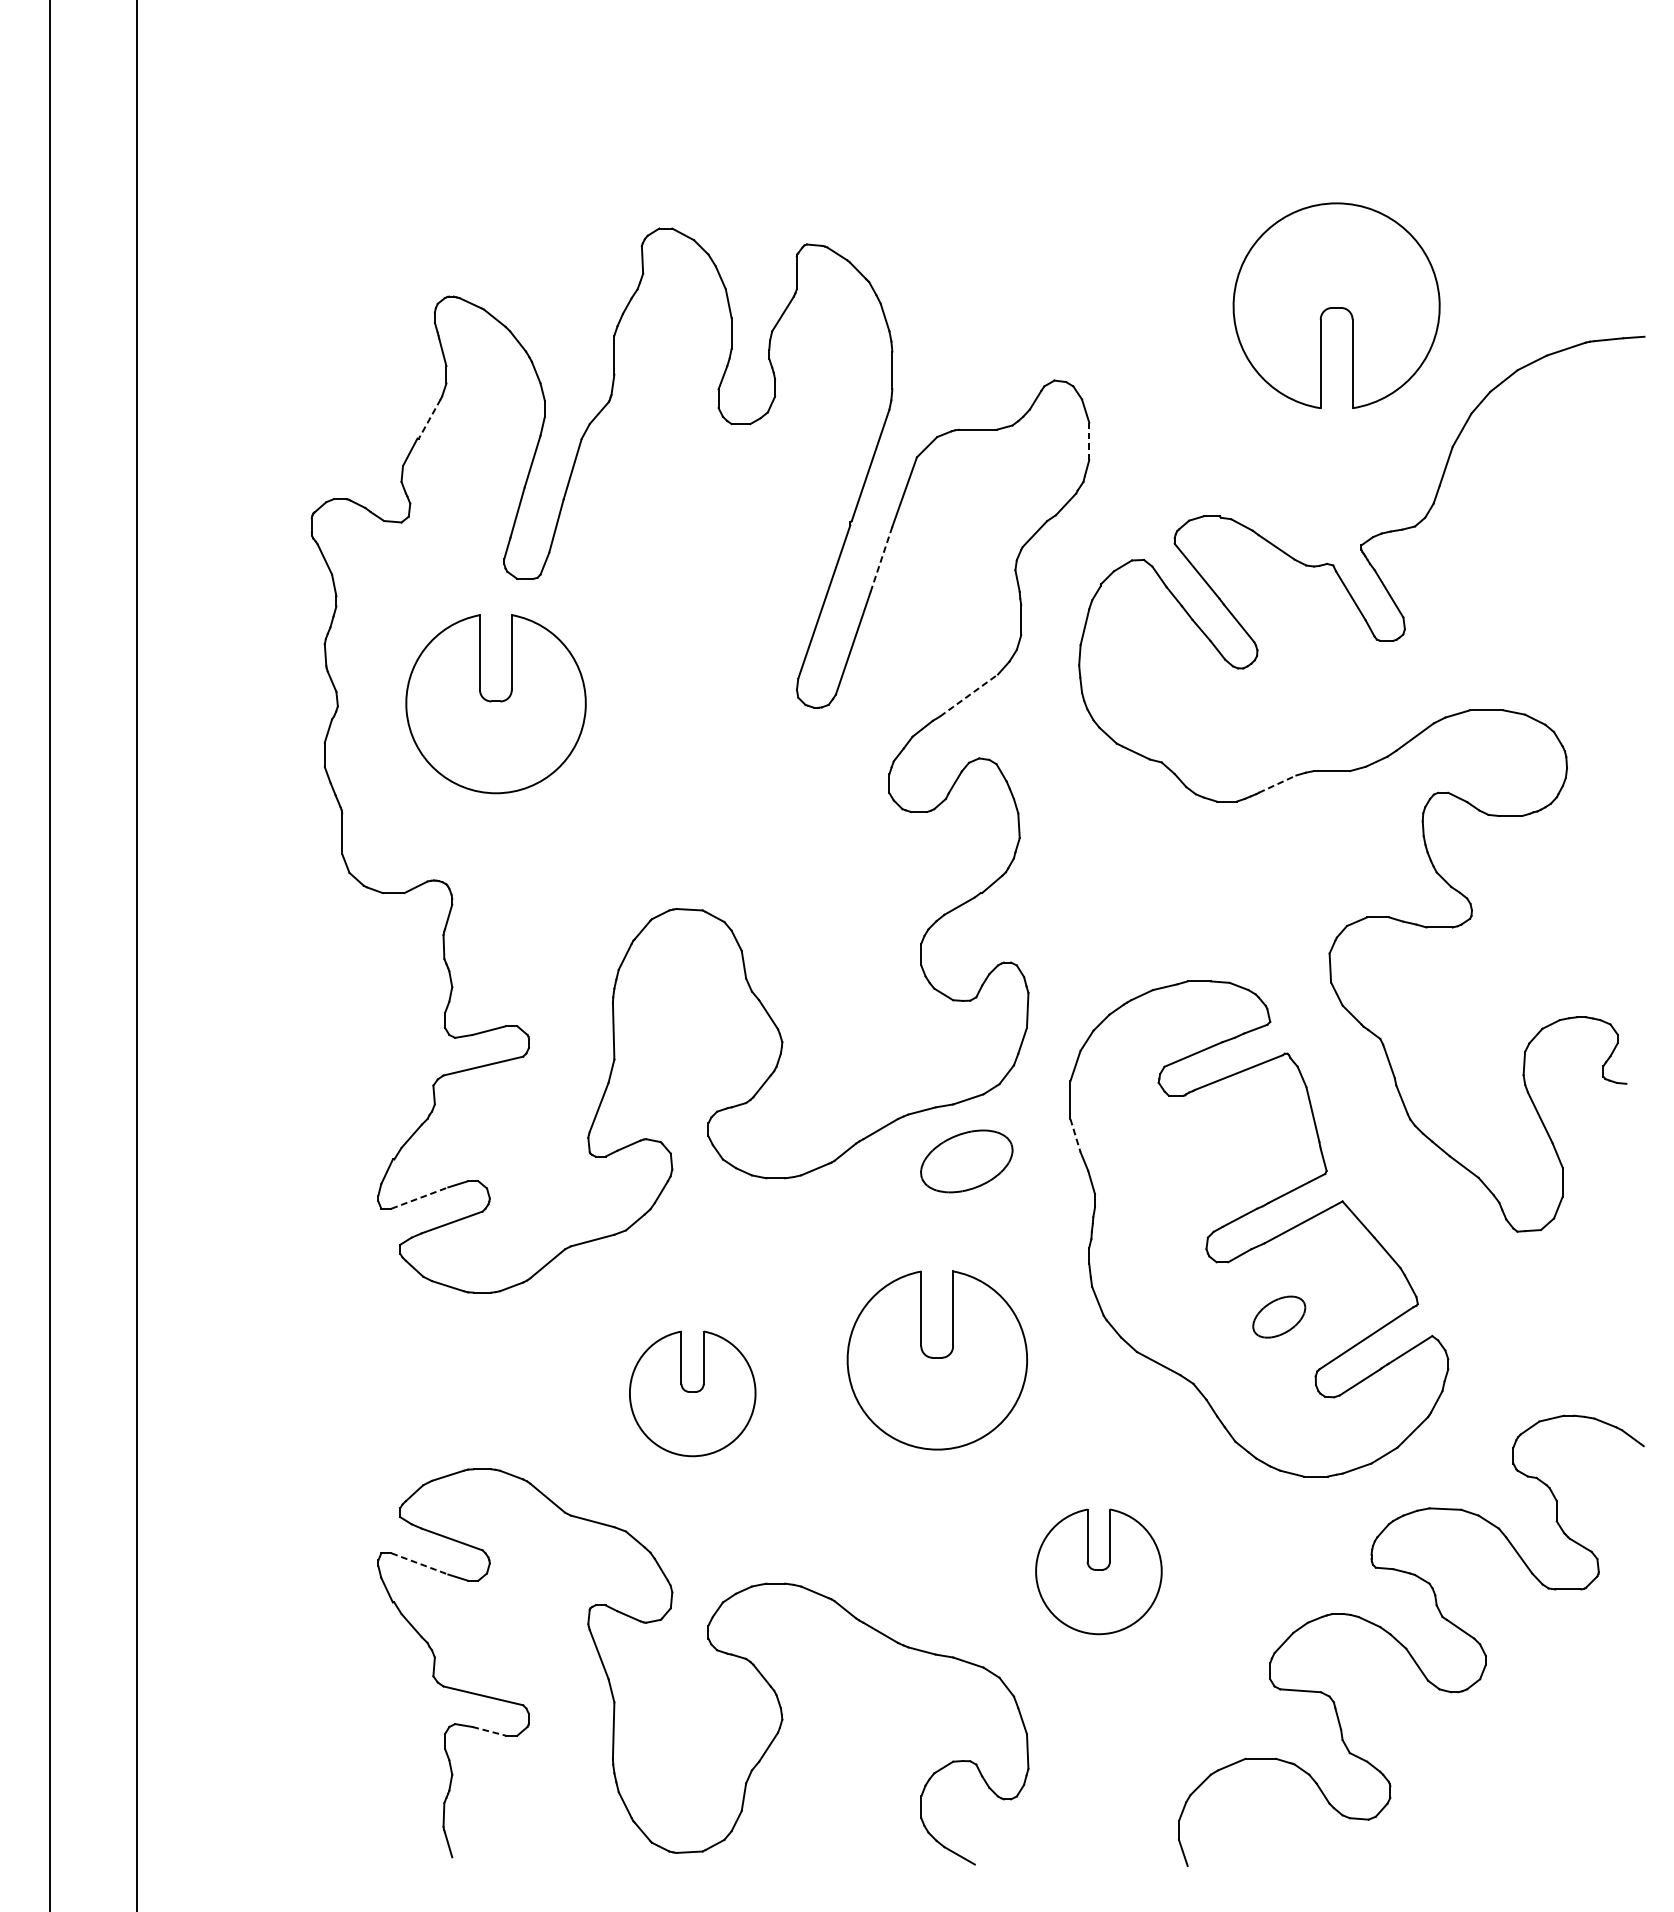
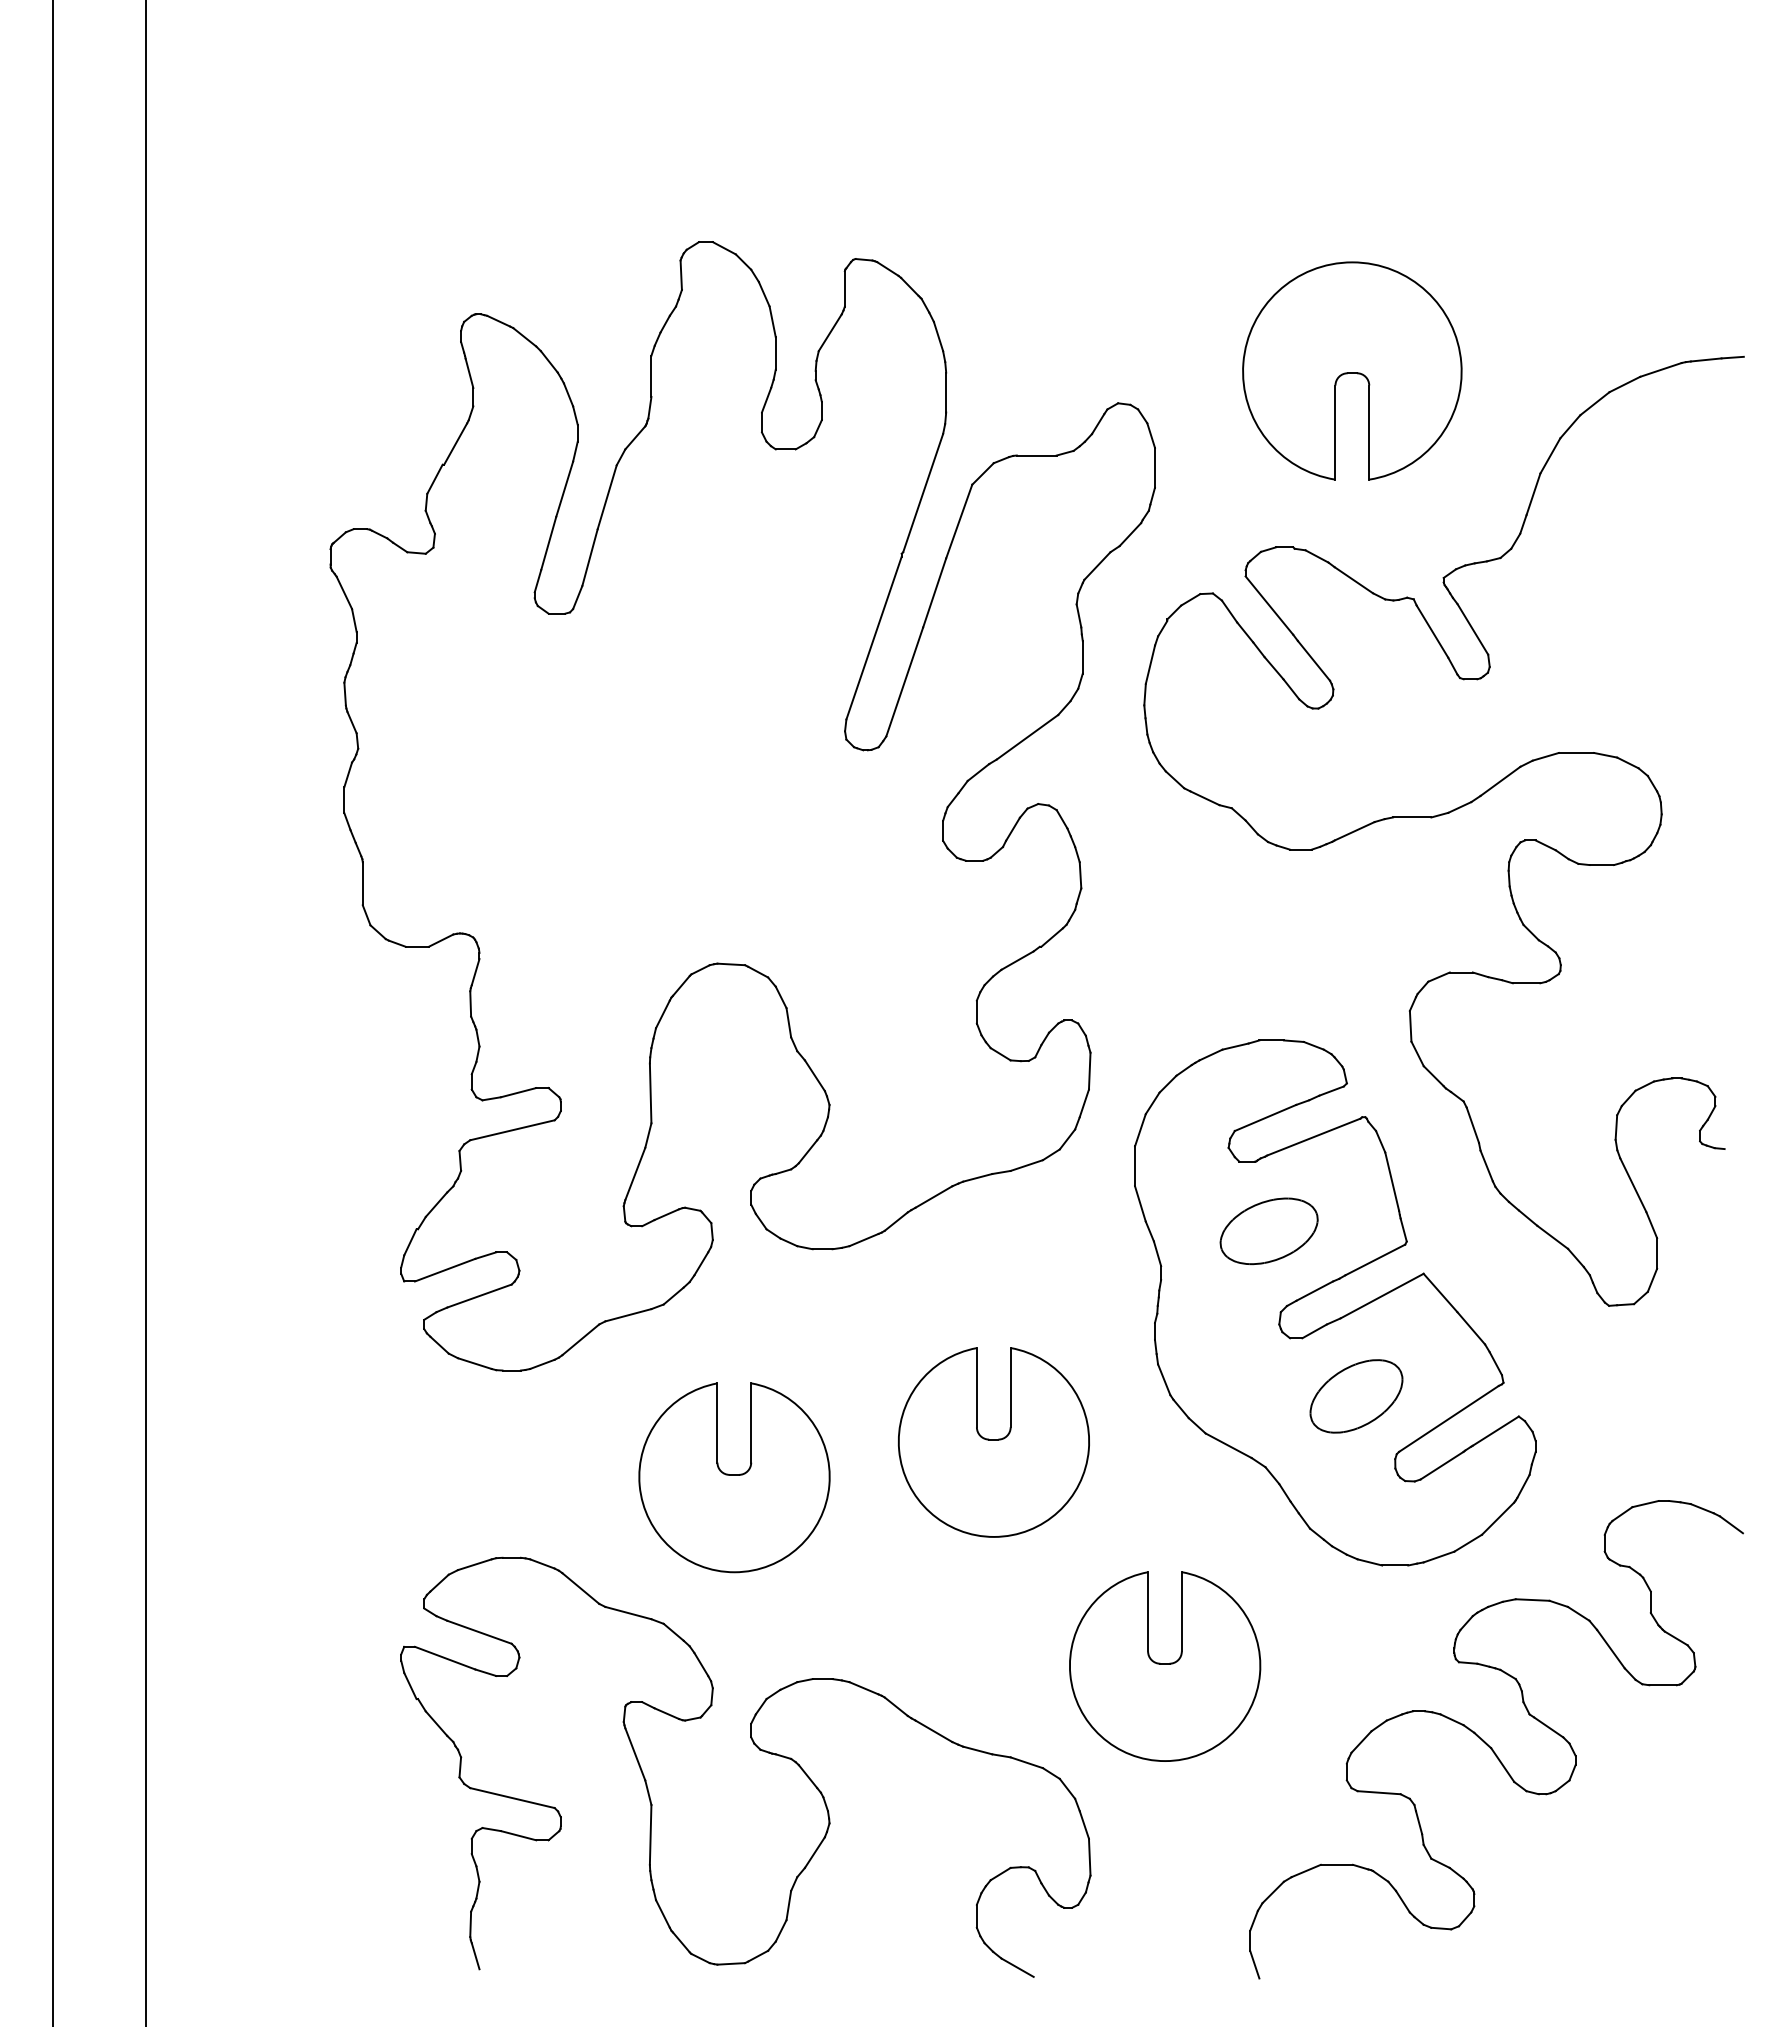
part: (1336, 305) -> (1352, 370), moved
line: (429, 419) -> (455, 444), dashed -> solid
line: (1088, 441) -> (1154, 467), dashed -> solid
line: (881, 559) -> (934, 593), dashed -> solid
line: (969, 695) -> (1027, 737), dashed -> solid
part: (495, 704) -> (525, 746), removed
line: (1277, 784) -> (1354, 831), dashed -> solid
line: (1075, 1136) -> (1140, 1204), dashed -> solid
part: (966, 1161) -> (1268, 1231), moved
line: (420, 1197) -> (445, 1269), dashed -> solid
part: (1279, 1317) -> (1356, 1396), size x1.67
part: (692, 1393) -> (734, 1477), size x1.43
line: (420, 1564) -> (445, 1658), dashed -> solid
part: (1099, 1571) -> (1165, 1666), size x1.43
line: (489, 1731) -> (519, 1835), dashed -> solid

